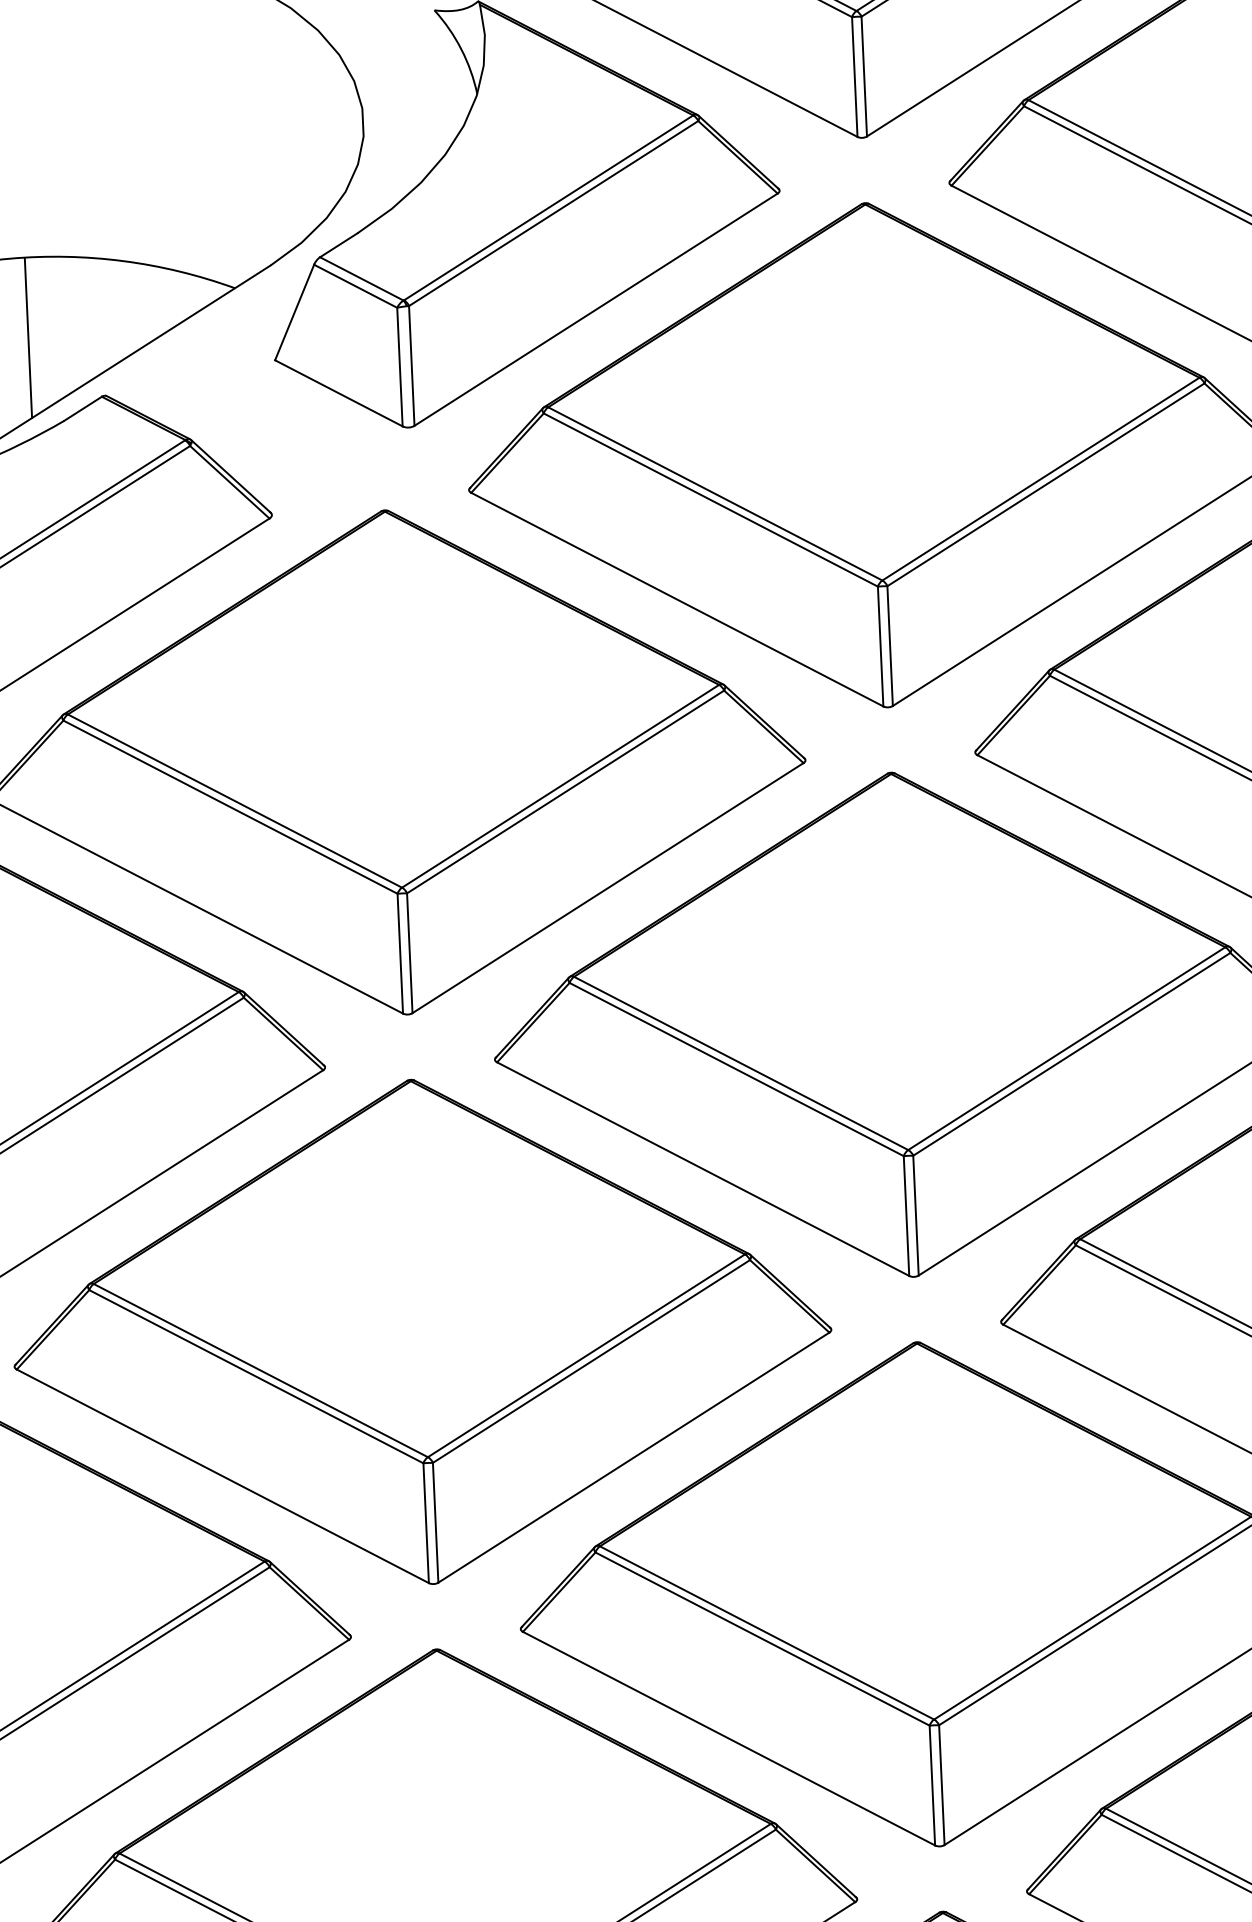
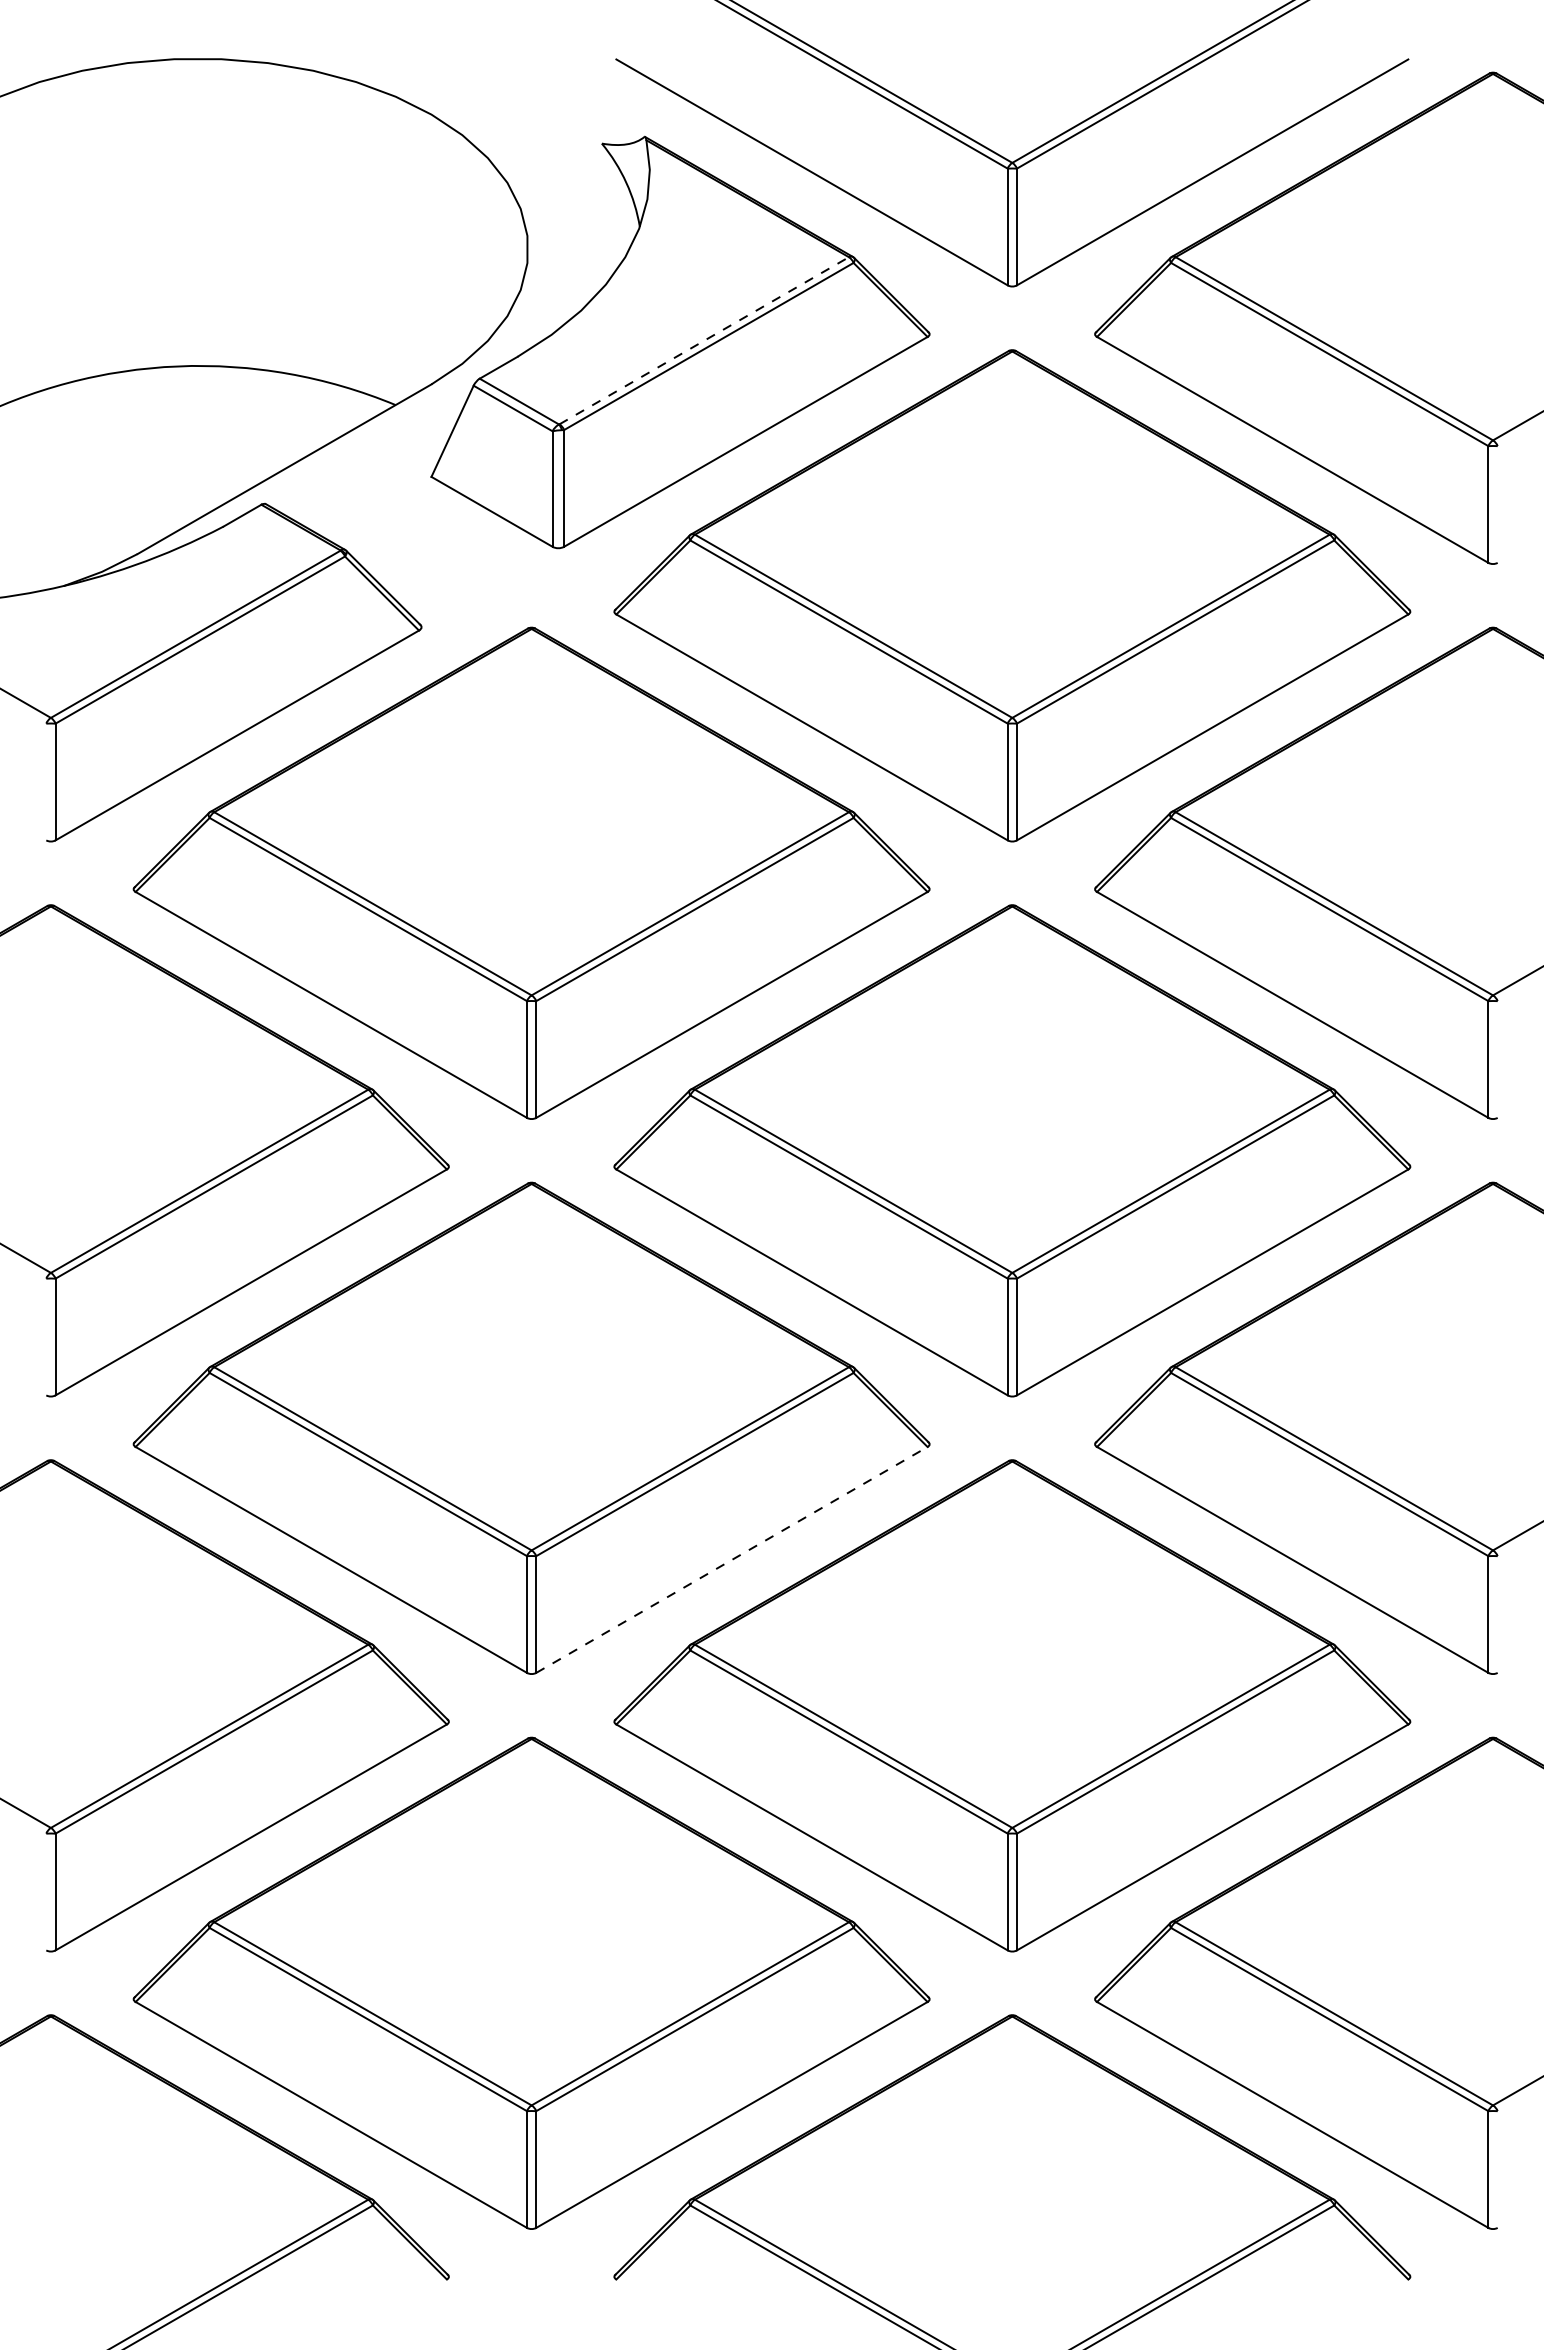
line: (548, 207) -> (704, 340), solid -> dashed
line: (28, 338) -> (192, 444), removed
line: (633, 1457) -> (731, 1559), solid -> dashed

